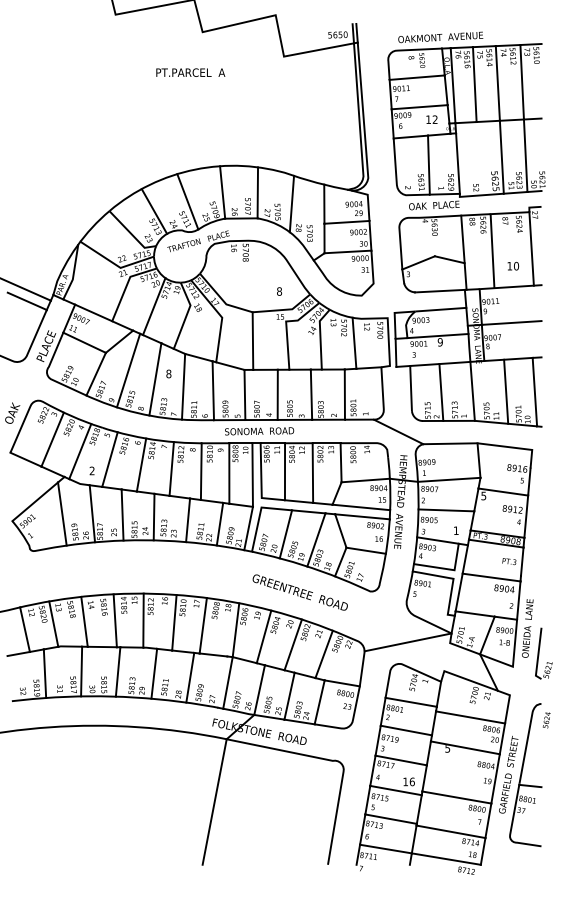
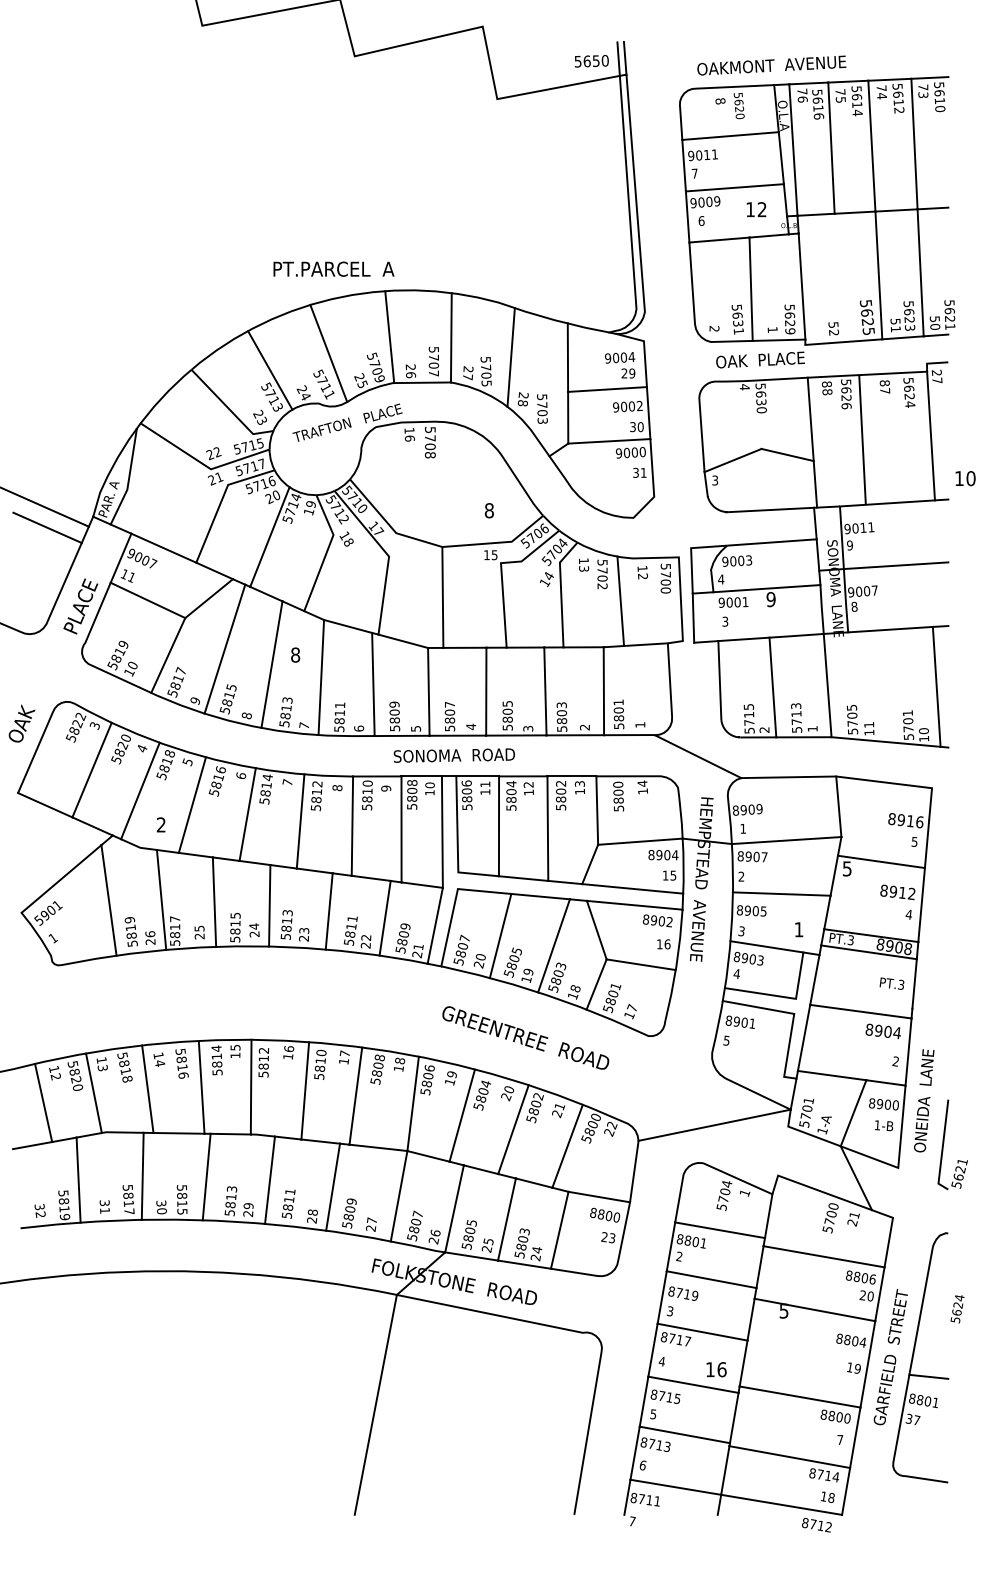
text: (190, 72) -> (333, 268), moved
text: (513, 265) -> (965, 477), moved
line: (506, 391) -> (887, 685), removed
text: (546, 720) -> (957, 1309), moved

